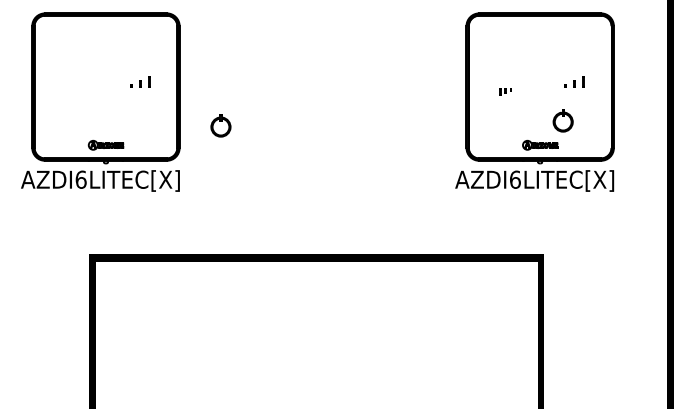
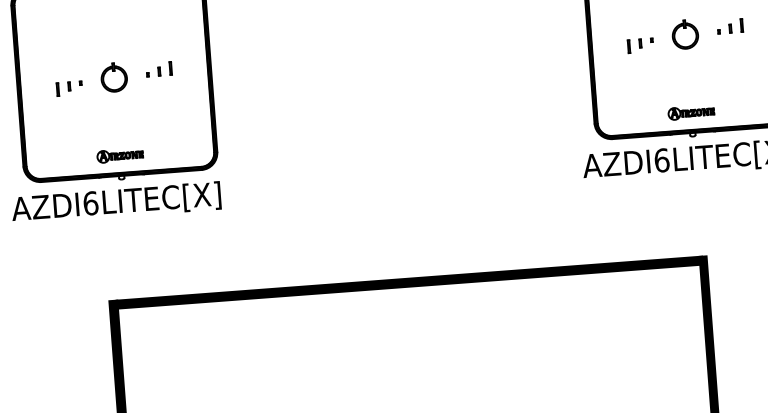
part: (71, 91) -> (69, 88), added
part: (505, 91) -> (640, 45), size x1.67
part: (562, 120) -> (684, 34), moved
part: (220, 125) -> (113, 77), moved

